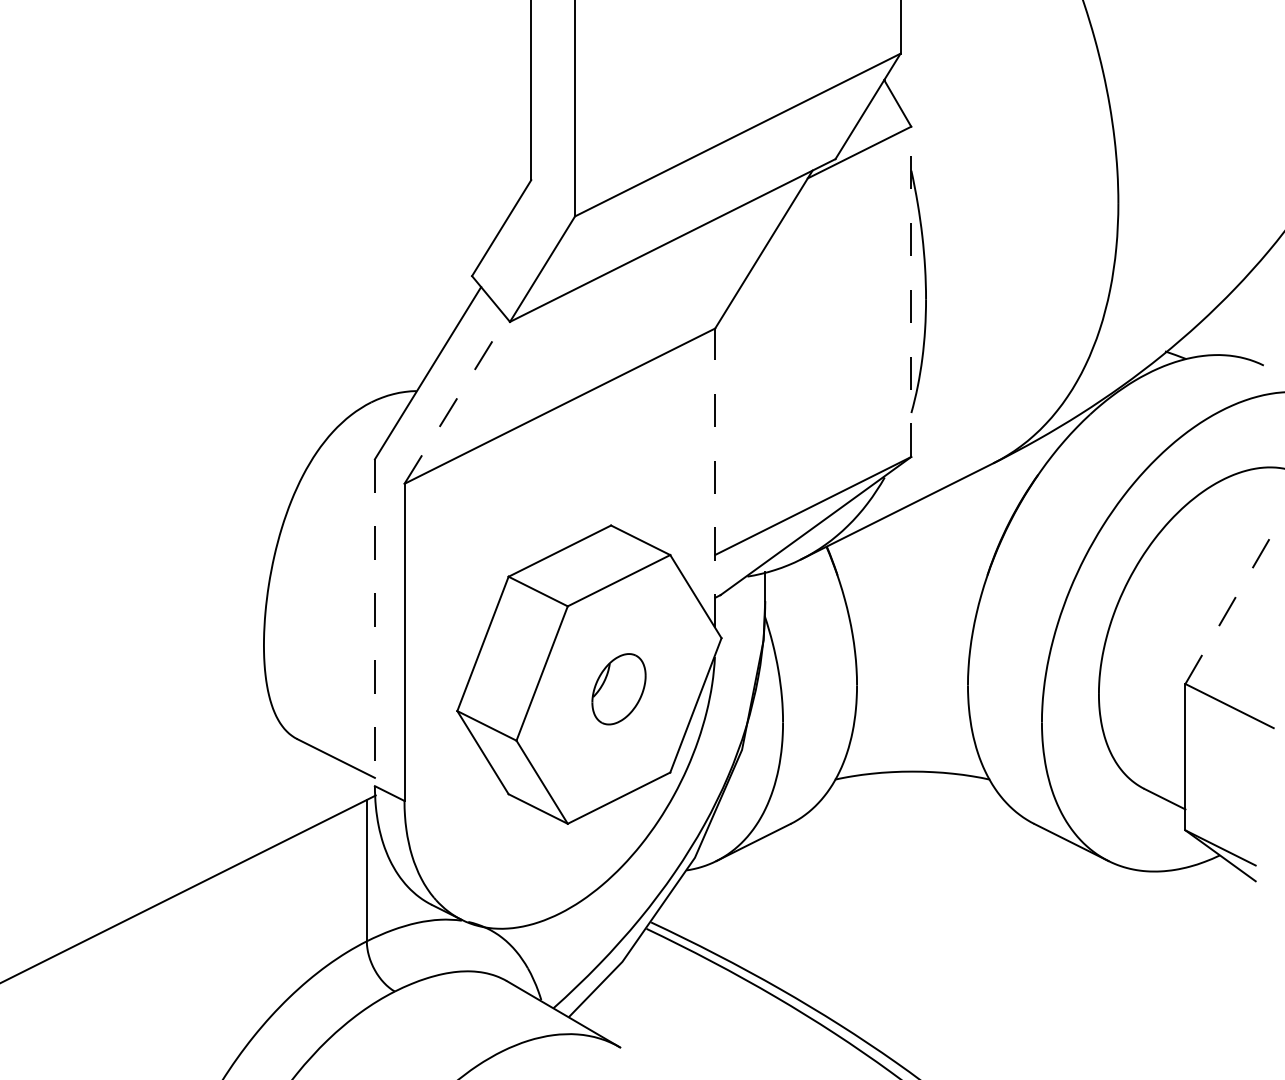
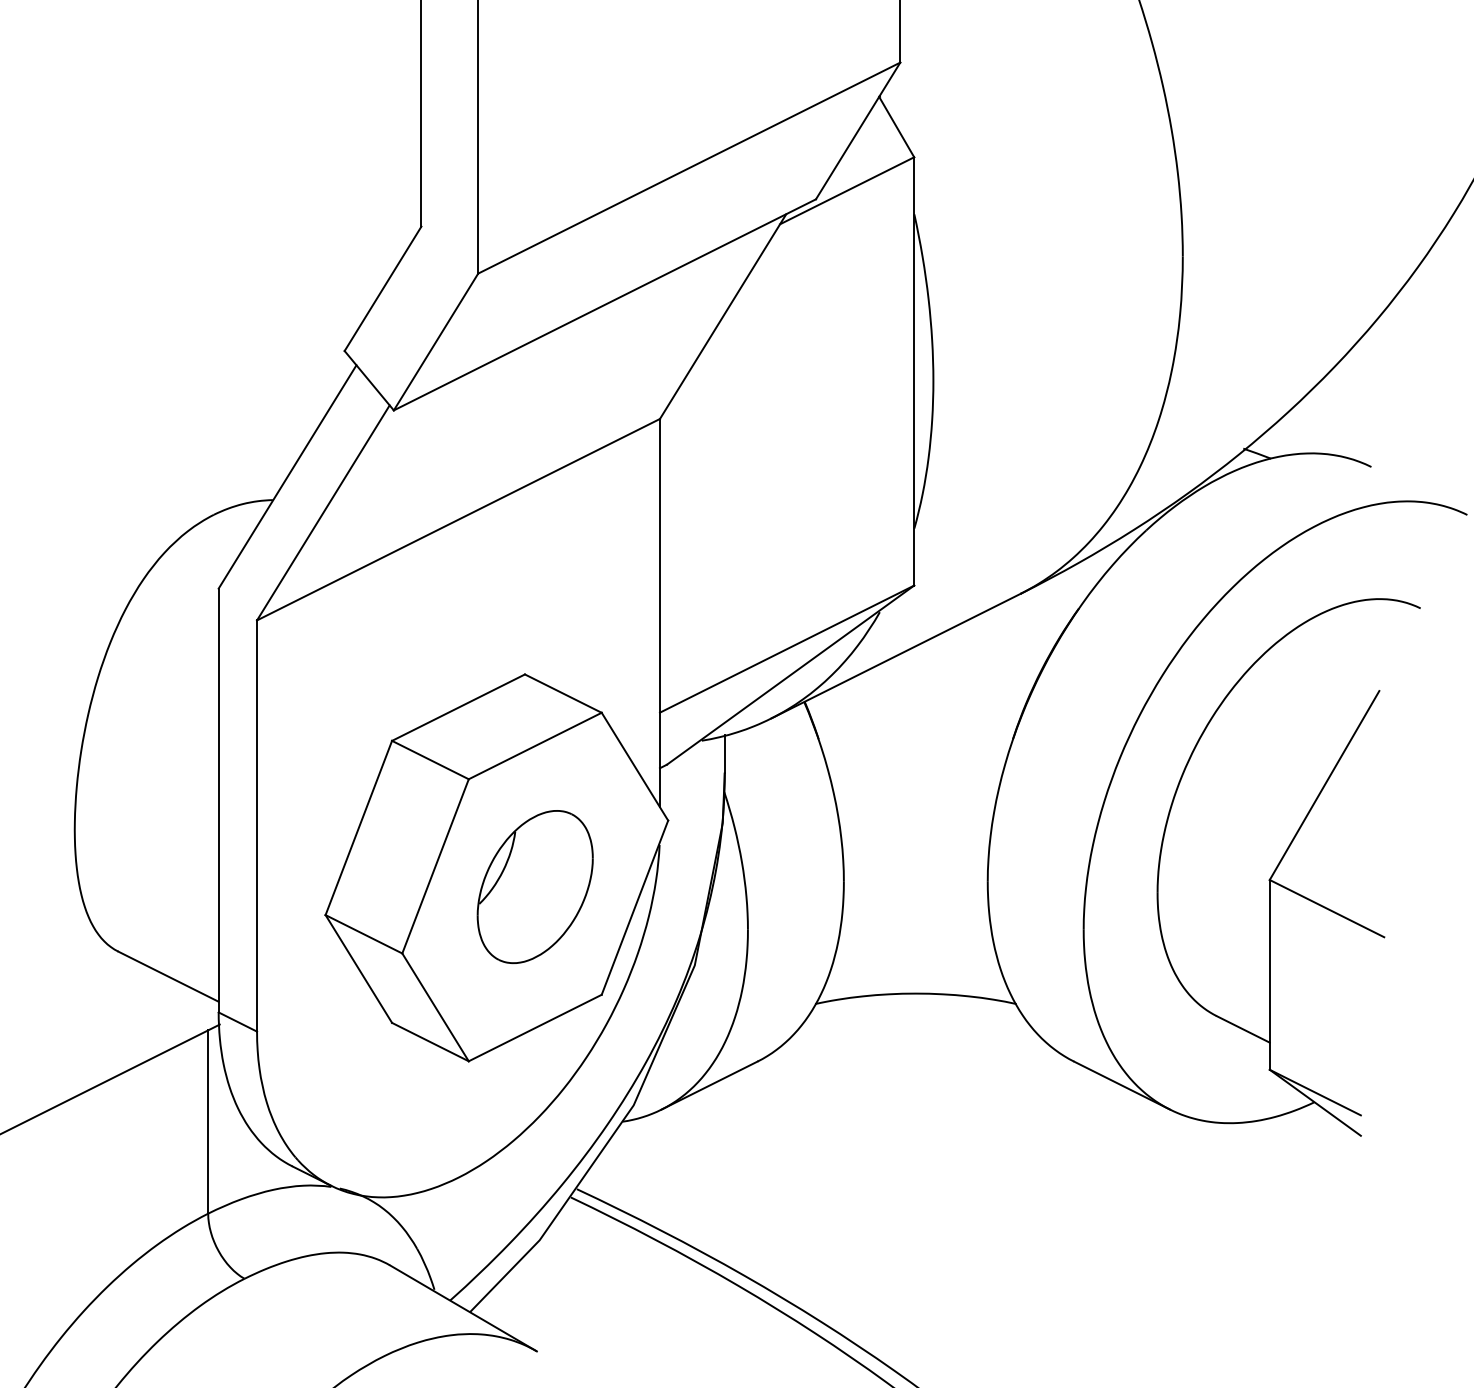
line: (911, 291) -> (914, 370), dashed -> solid
line: (455, 400) -> (323, 512), dashed -> solid
line: (715, 478) -> (660, 613), dashed -> solid
line: (1227, 610) -> (1324, 784), dashed -> solid
line: (374, 623) -> (218, 801), dashed -> solid
part: (618, 688) -> (534, 885), size x1.67

